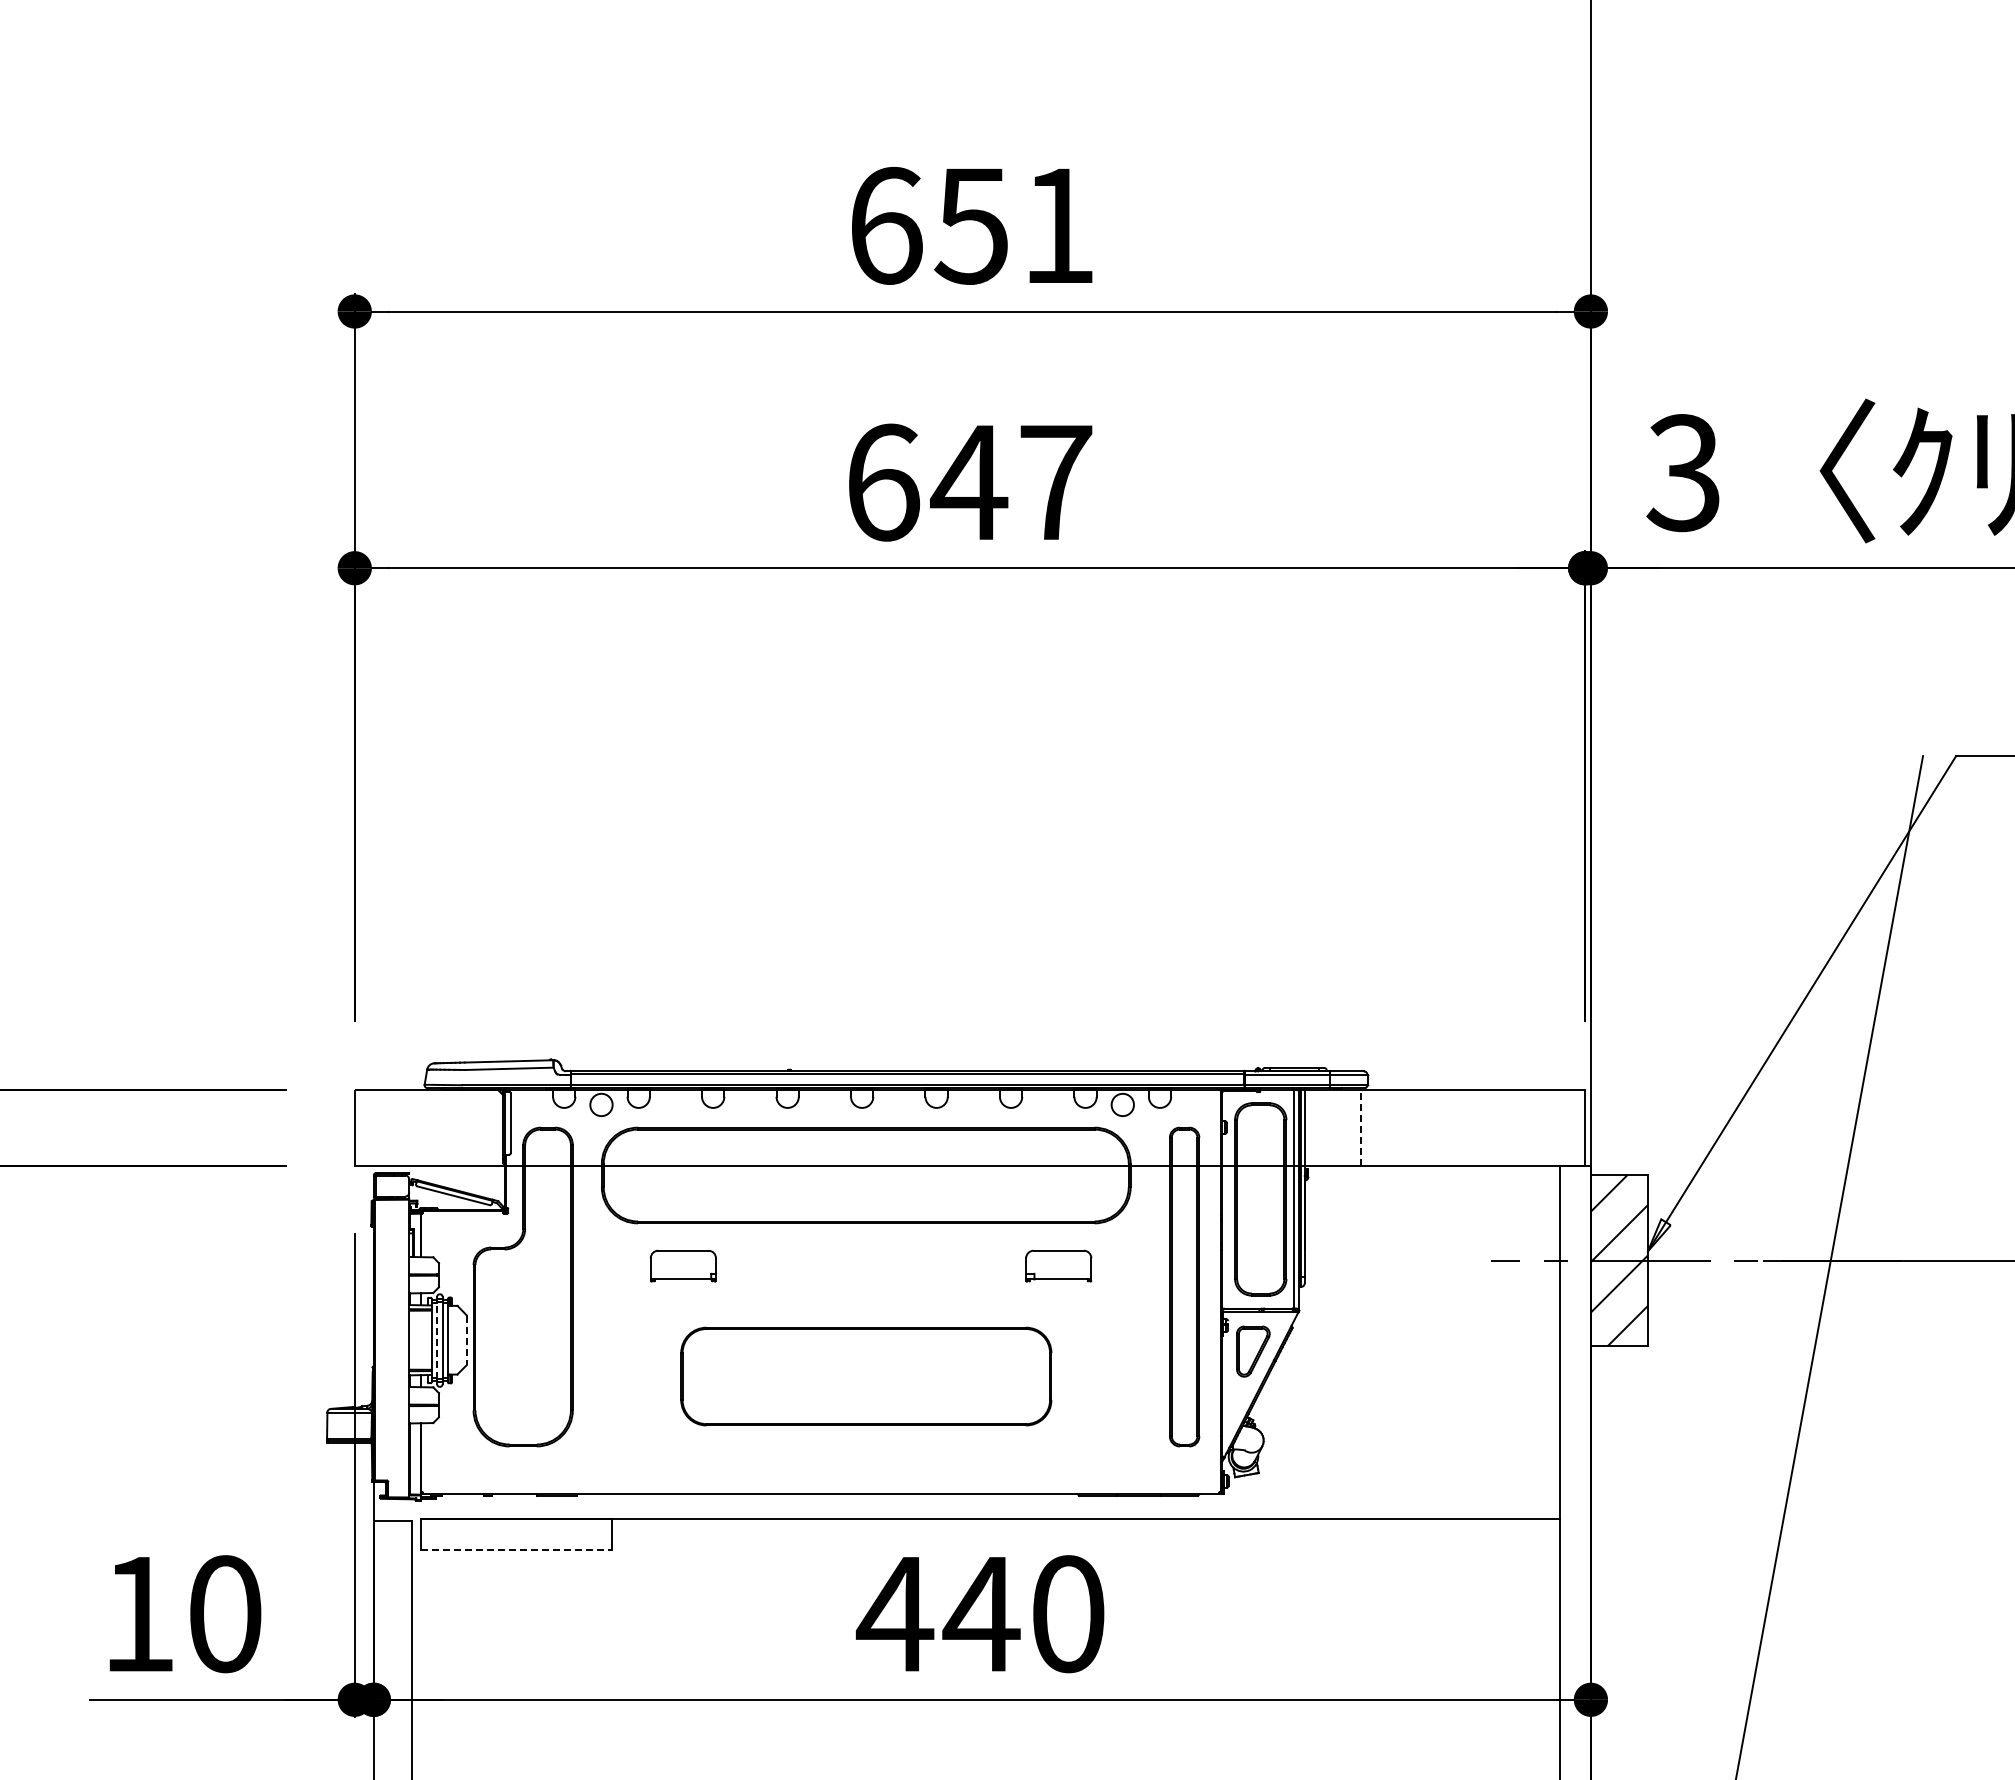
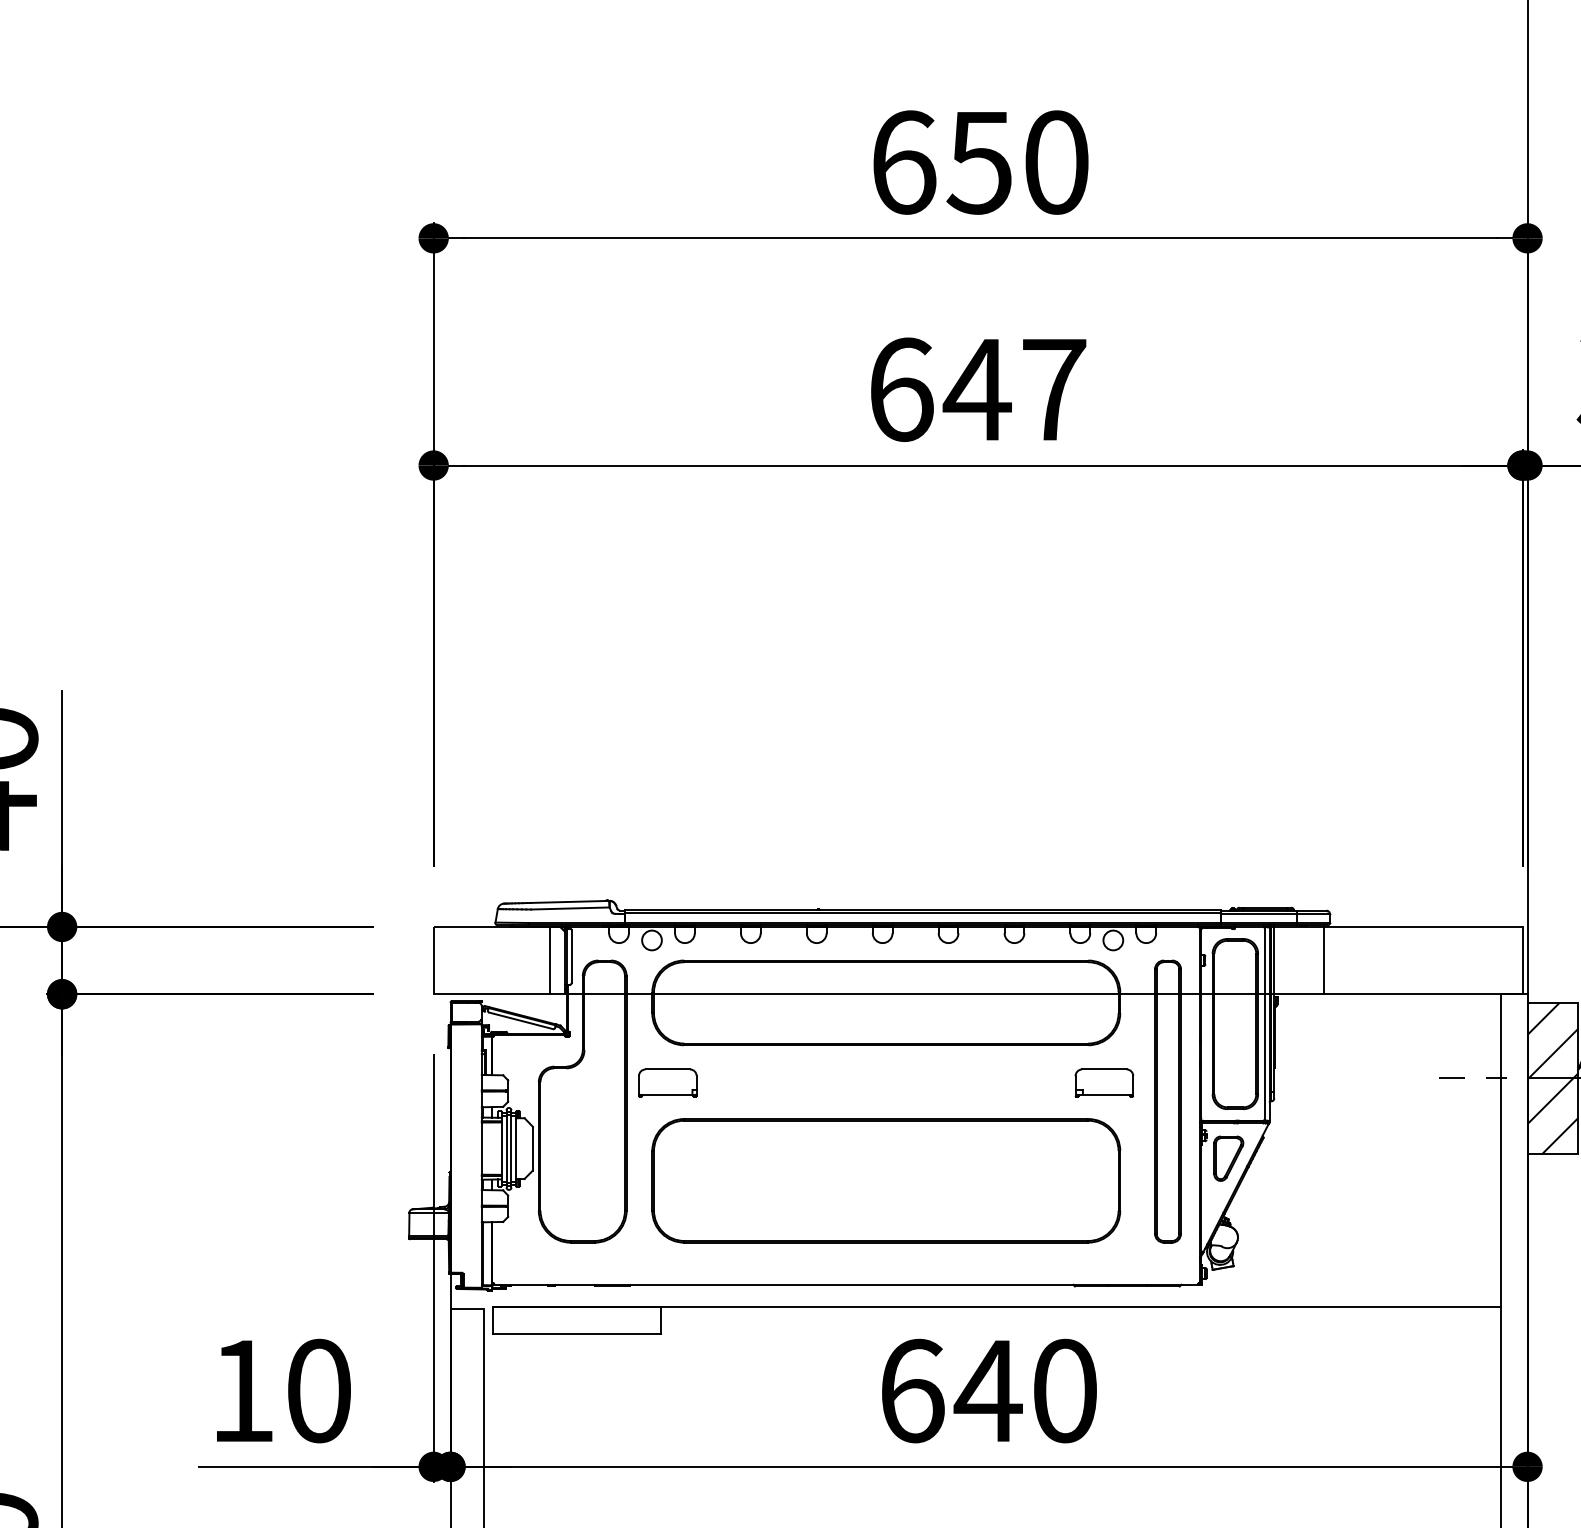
text: (1058, 225) -> (1056, 162), 651 -> 650
line: (486, 1127) -> (550, 960), added
line: (1360, 1127) -> (1323, 960), dashed -> solid
part: (682, 1265) -> (667, 1082), moved
part: (1058, 1265) -> (1104, 1082), moved
line: (437, 1340) -> (506, 1148), dashed -> solid
line: (466, 1340) -> (532, 1148), dashed -> solid
part: (866, 1376) -> (886, 1180), size x1.43
line: (516, 1549) -> (576, 1333), dashed -> solid
text: (894, 1614) -> (911, 1391), 440 -> 640

